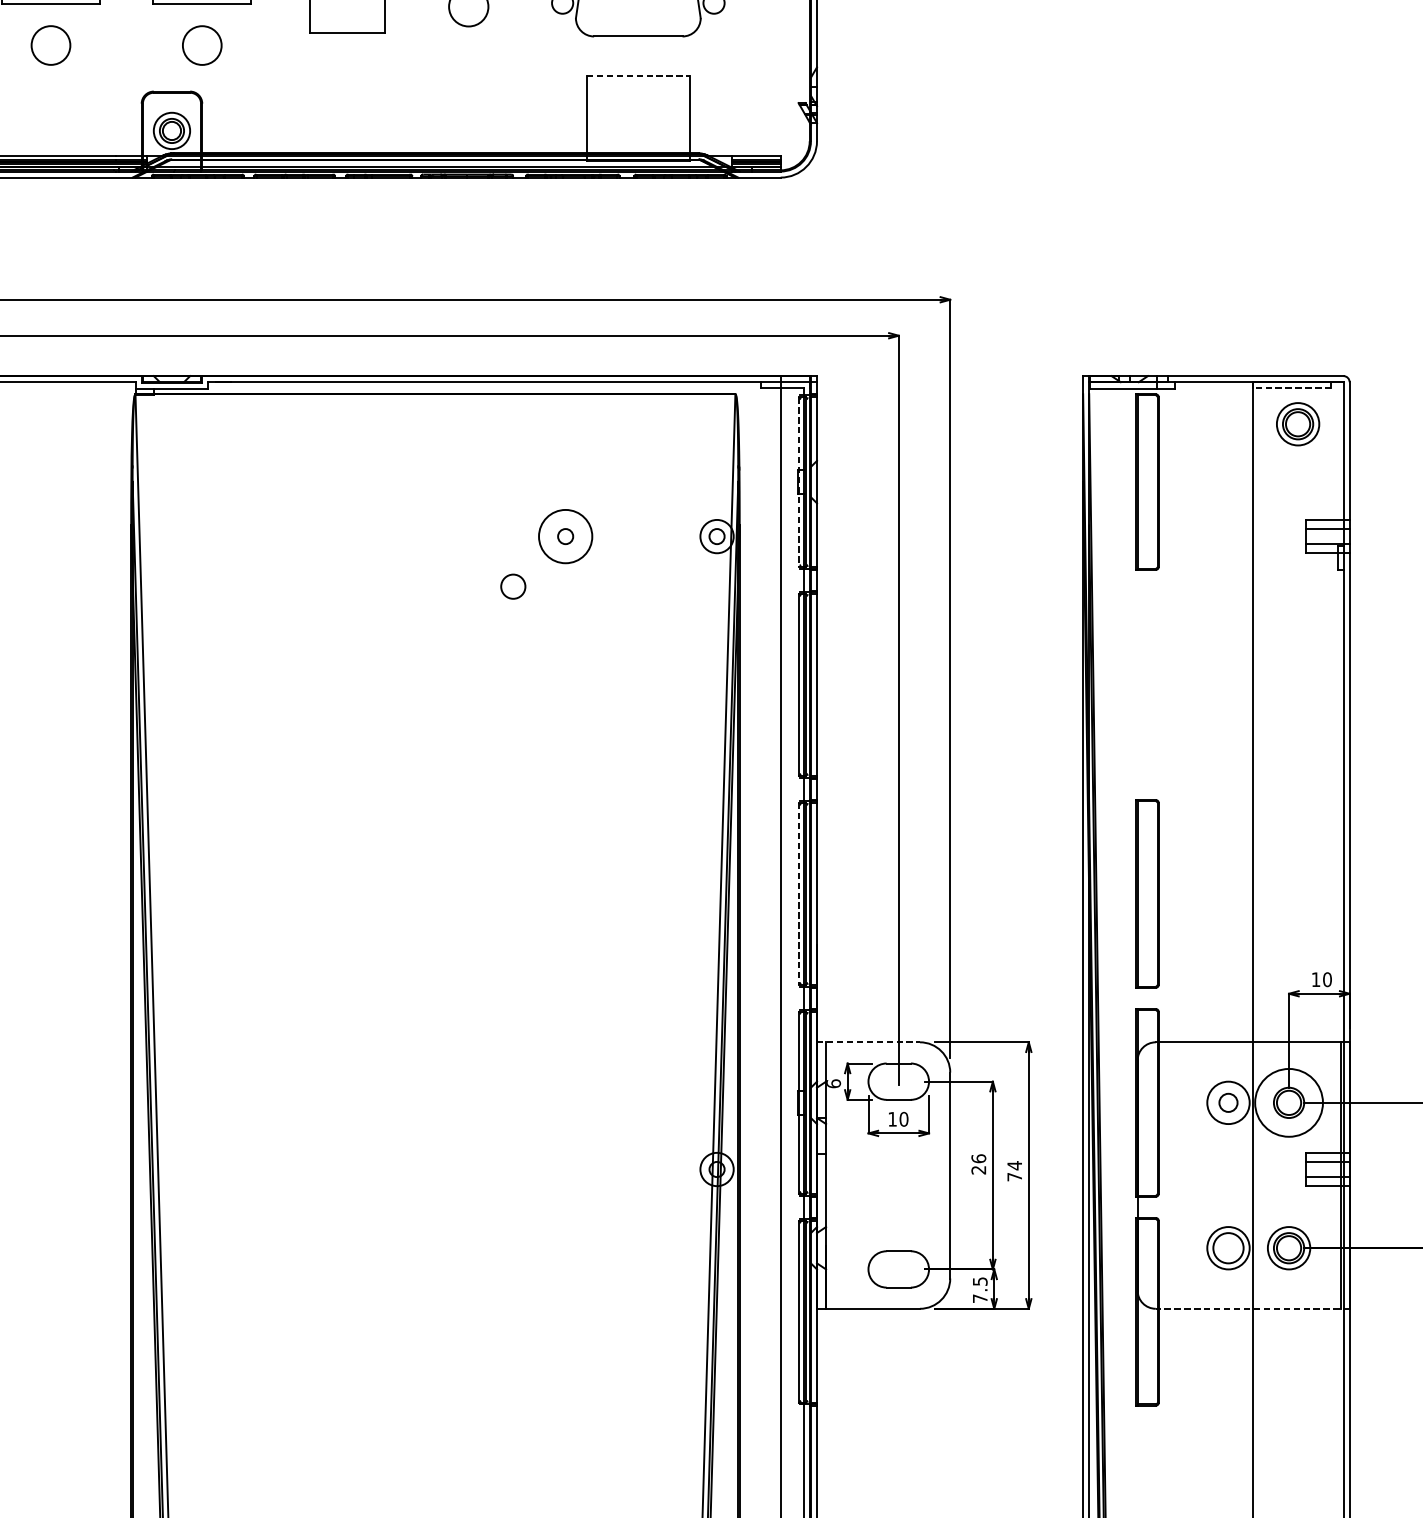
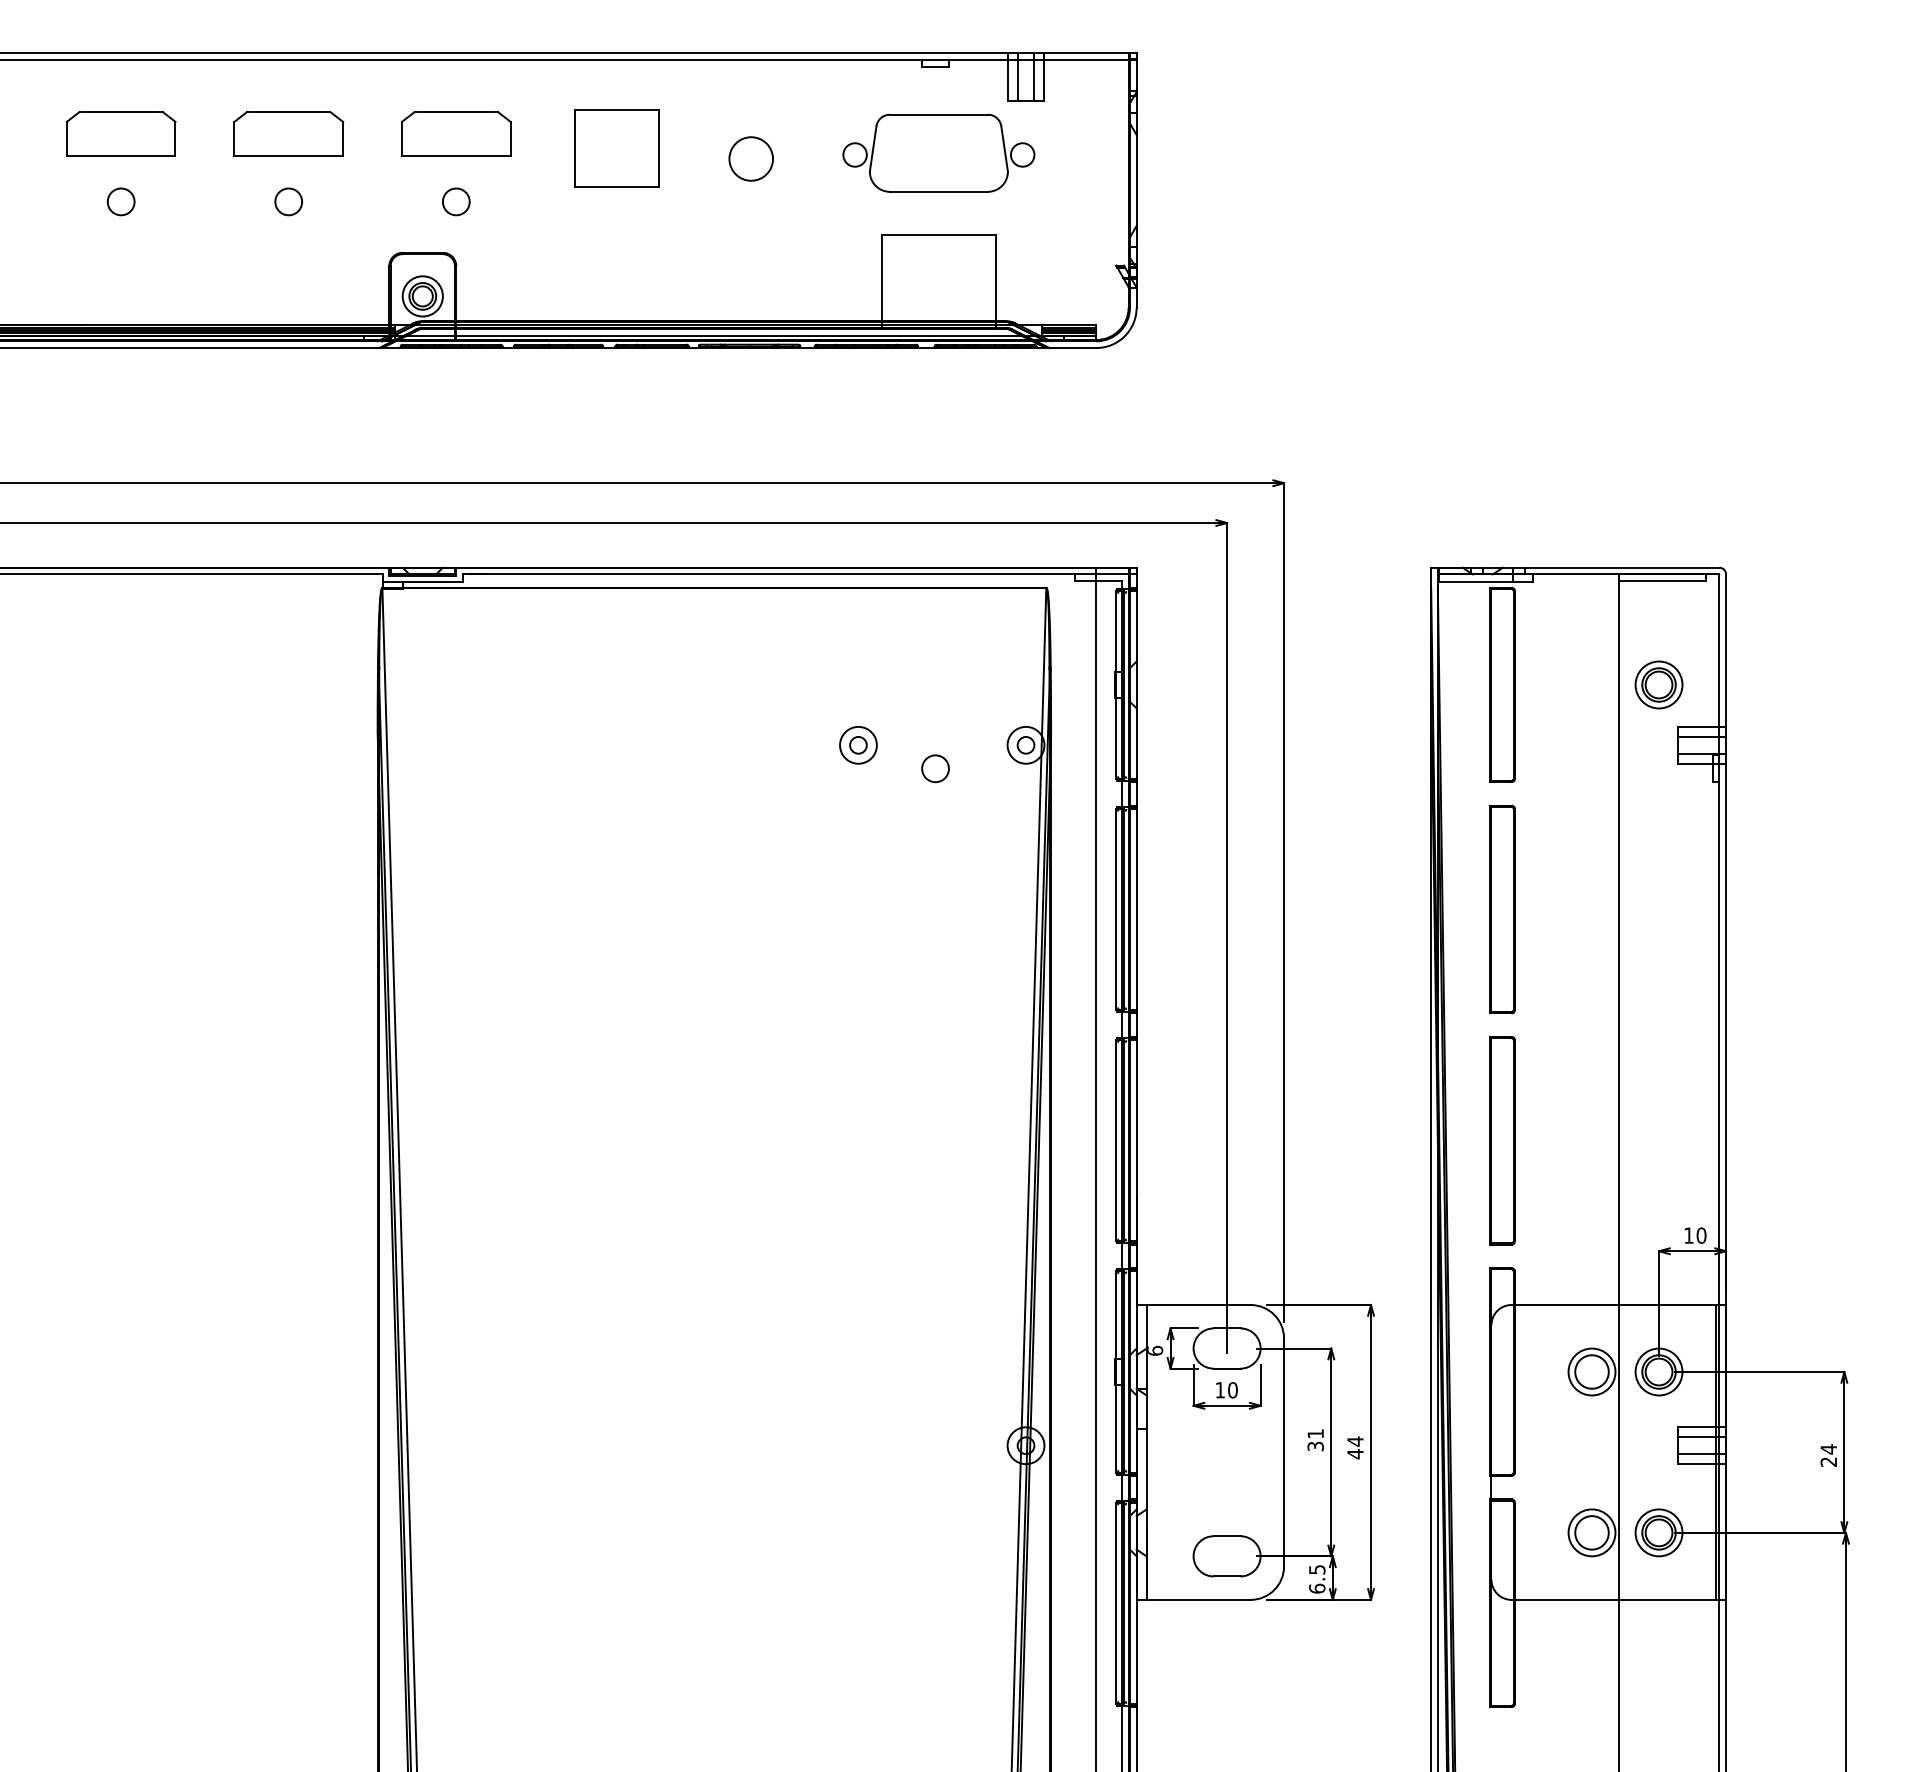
circle: (50, 45) -> (288, 201), size x0.62
circle: (201, 45) -> (455, 201), size x0.62
line: (637, 75) -> (938, 235), dashed -> solid
line: (1292, 388) -> (1662, 581), dashed -> solid
part: (1297, 423) -> (1658, 684), moved
line: (798, 482) -> (1116, 685), dashed -> solid
circle: (565, 535) -> (858, 744), size x0.62
circle: (513, 586) -> (935, 768), moved
part: (1147, 684) -> (1502, 909), added
line: (798, 893) -> (1116, 1140), dashed -> solid
line: (868, 1041) -> (1193, 1304), dashed -> solid
circle: (1228, 1102) -> (1591, 1371), size x1.67
circle: (1288, 1102) -> (1658, 1371), size x0.62
text: (978, 1163) -> (1315, 1439), 26 -> 31
text: (1014, 1177) -> (1355, 1454), 74 -> 44
text: (980, 1298) -> (1317, 1588), 7.5 -> 6.5
line: (1252, 1308) -> (1618, 1599), dashed -> solid

